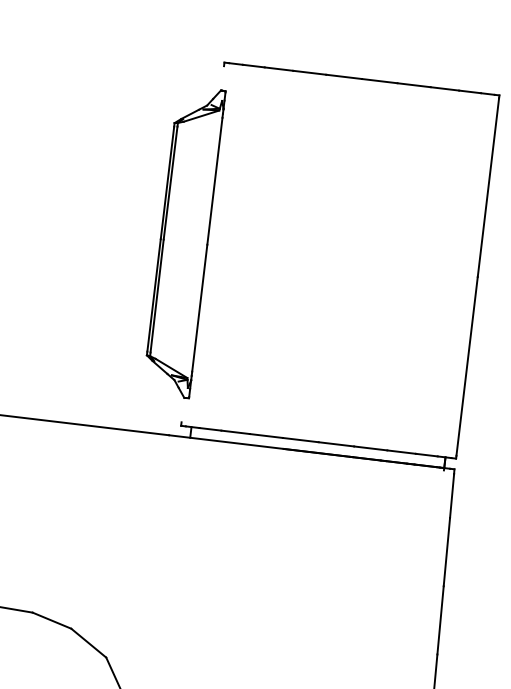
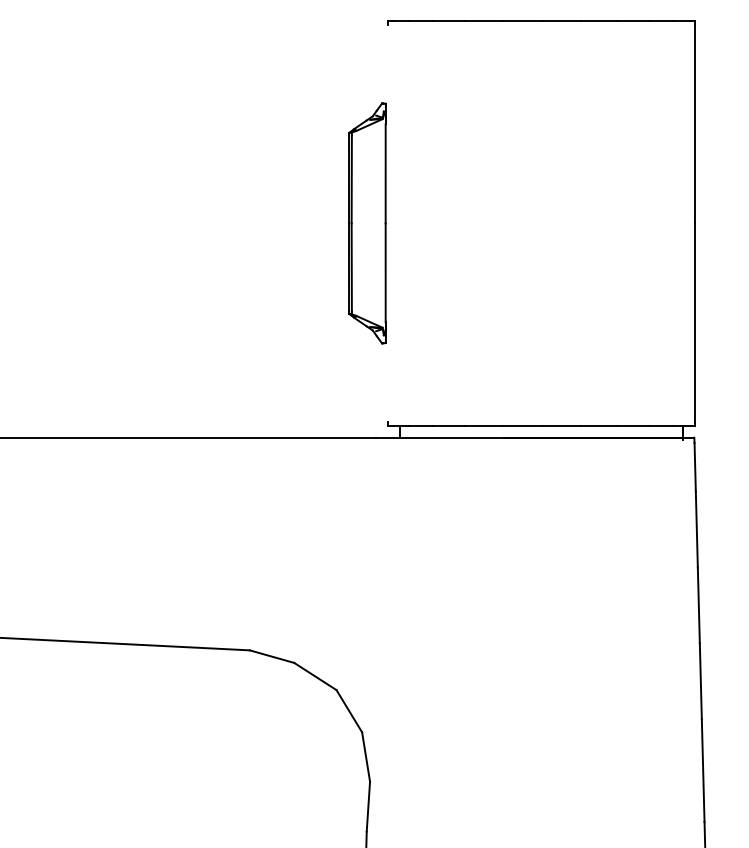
part: (184, 242) -> (367, 223), size x0.7

